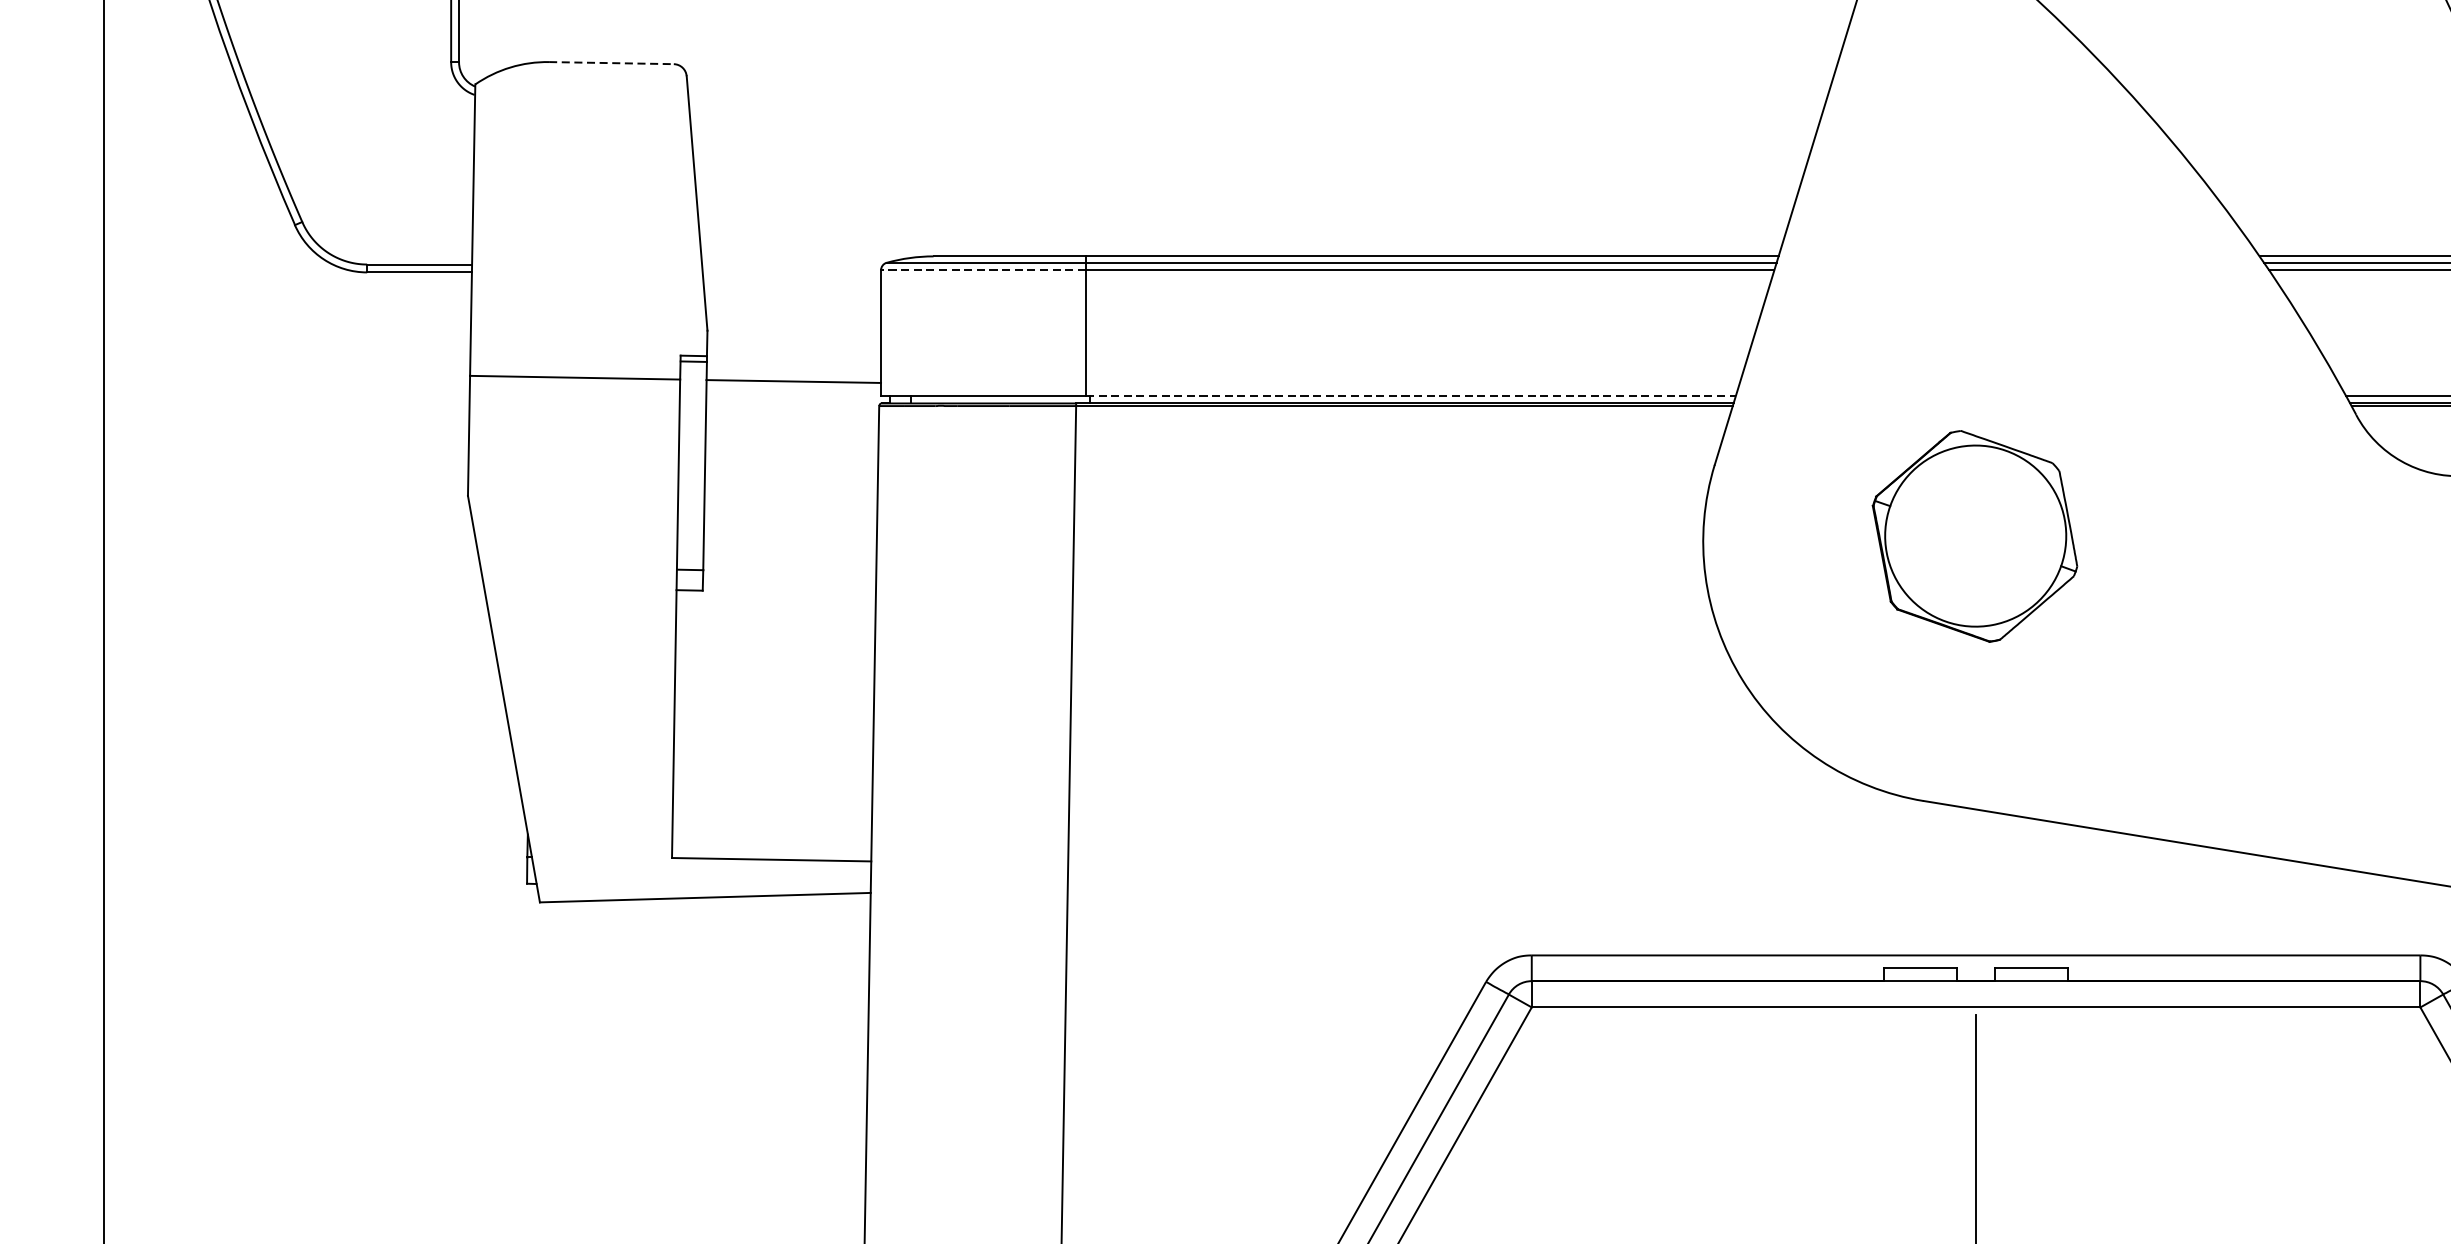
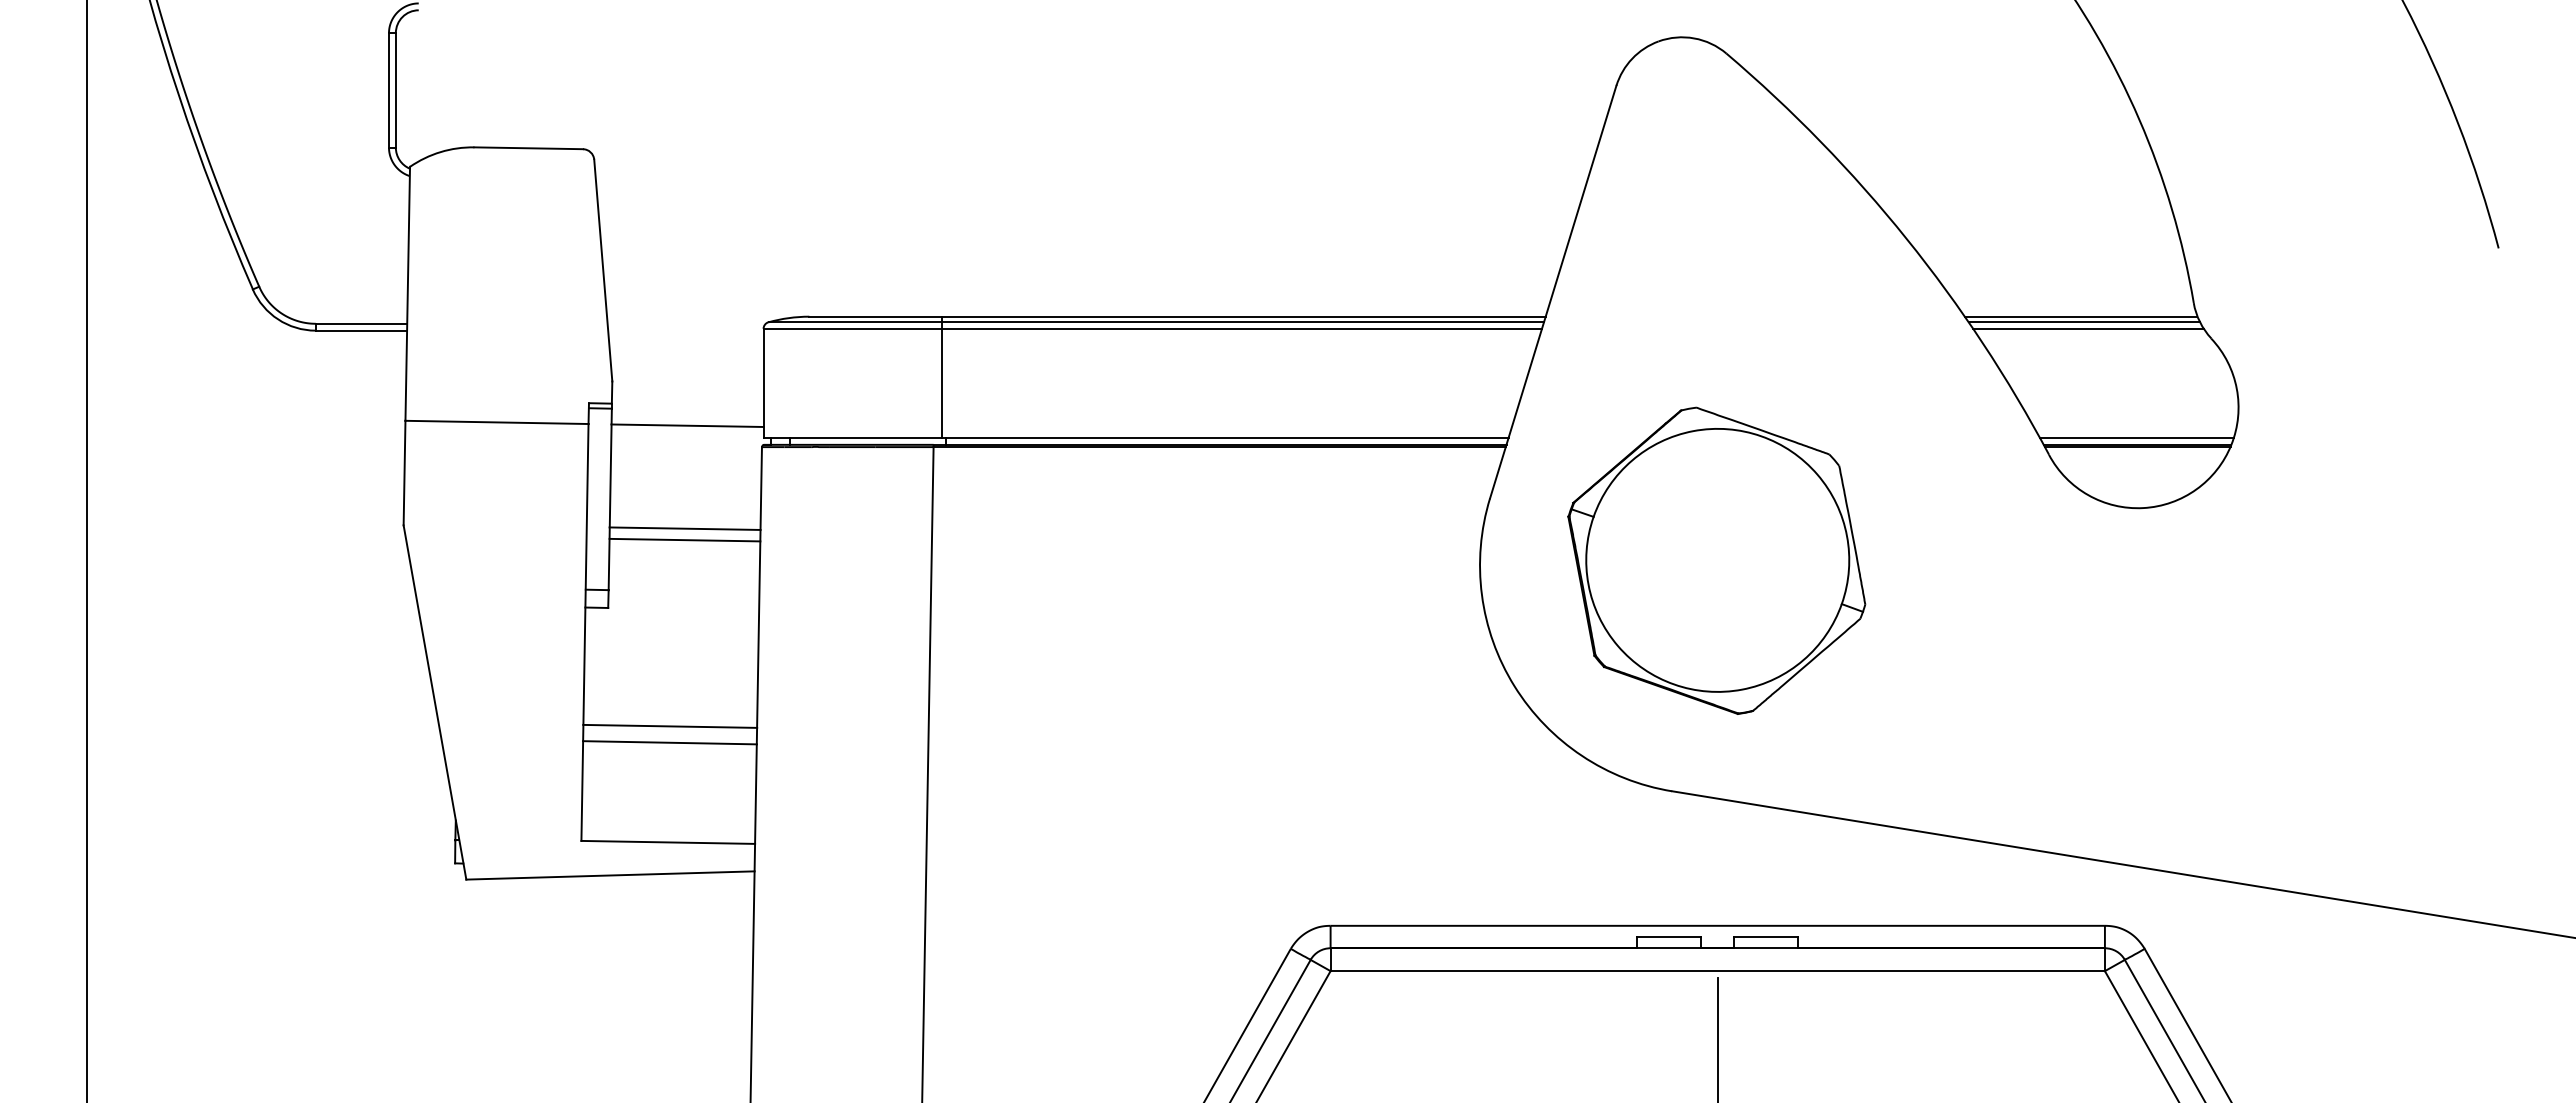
line: (612, 63) -> (529, 148), dashed -> solid
line: (983, 269) -> (852, 328), dashed -> solid
line: (1411, 395) -> (1225, 437), dashed -> solid
line: (790, 499) -> (684, 528), added
line: (790, 512) -> (684, 539), added
part: (1974, 536) -> (1716, 560), size x1.67
line: (774, 725) -> (670, 725), added
line: (773, 745) -> (669, 742), added

